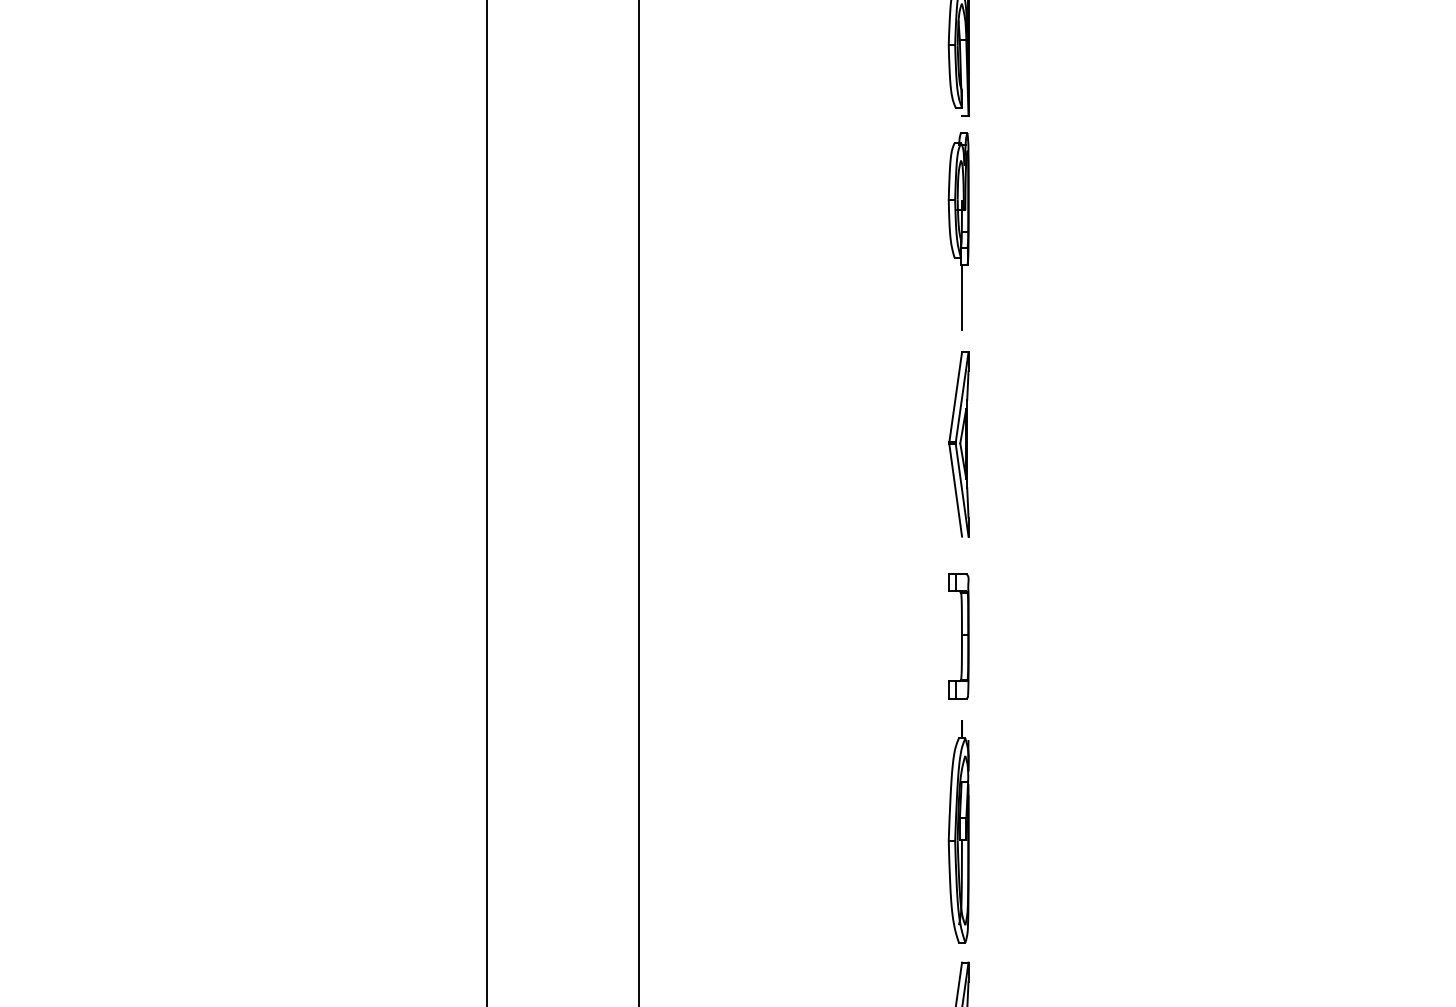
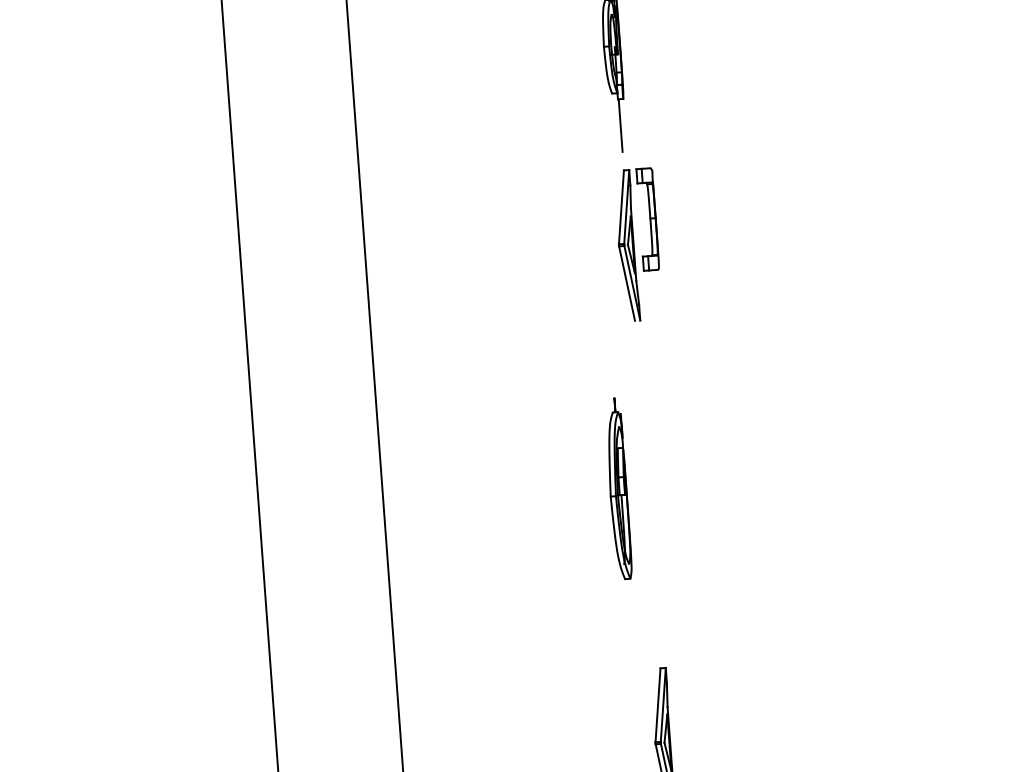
part: (958, 636) -> (647, 219), moved
part: (958, 831) -> (618, 488), moved

